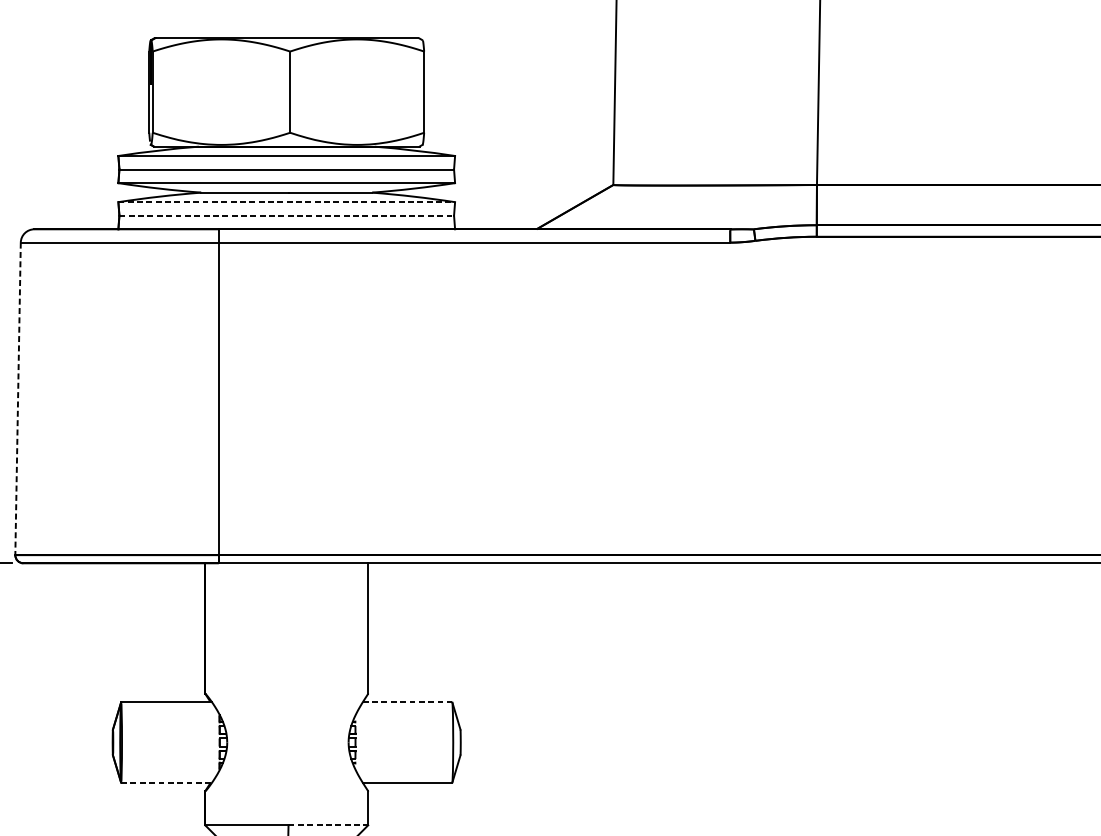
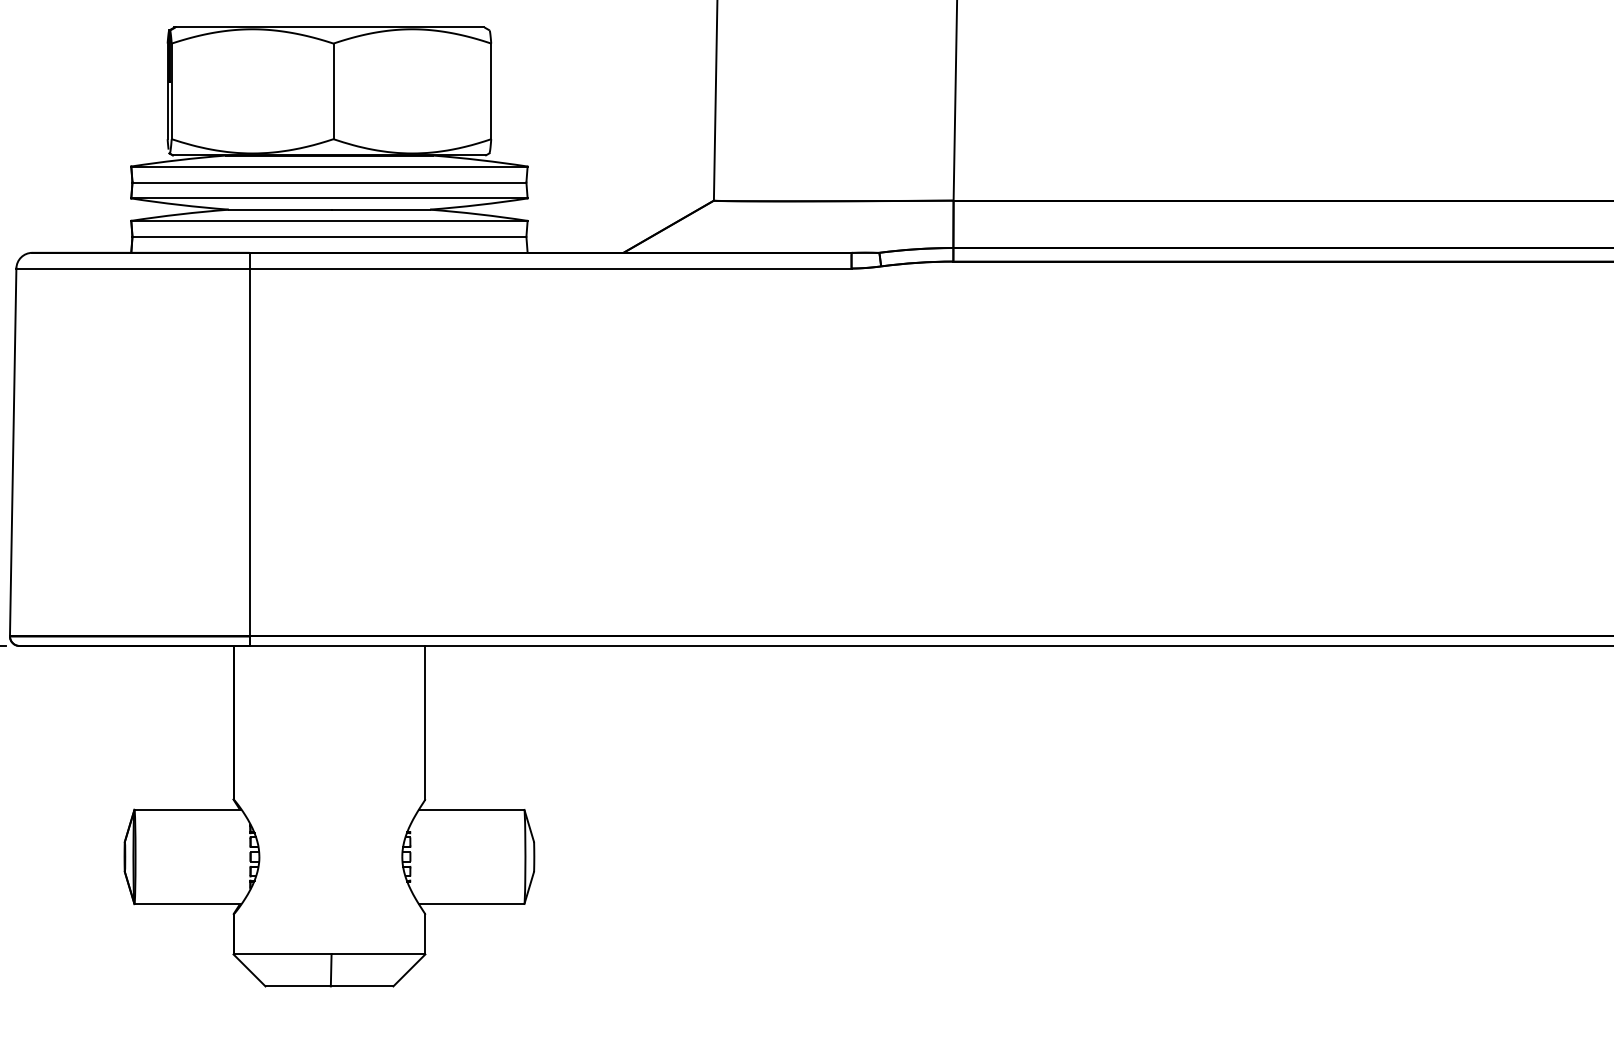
line: (286, 201) -> (329, 220), dashed -> solid
line: (286, 215) -> (329, 236), dashed -> solid
line: (18, 398) -> (13, 452), dashed -> solid
line: (407, 702) -> (471, 809), dashed -> solid
line: (167, 782) -> (188, 904), dashed -> solid
line: (328, 825) -> (378, 954), dashed -> solid

